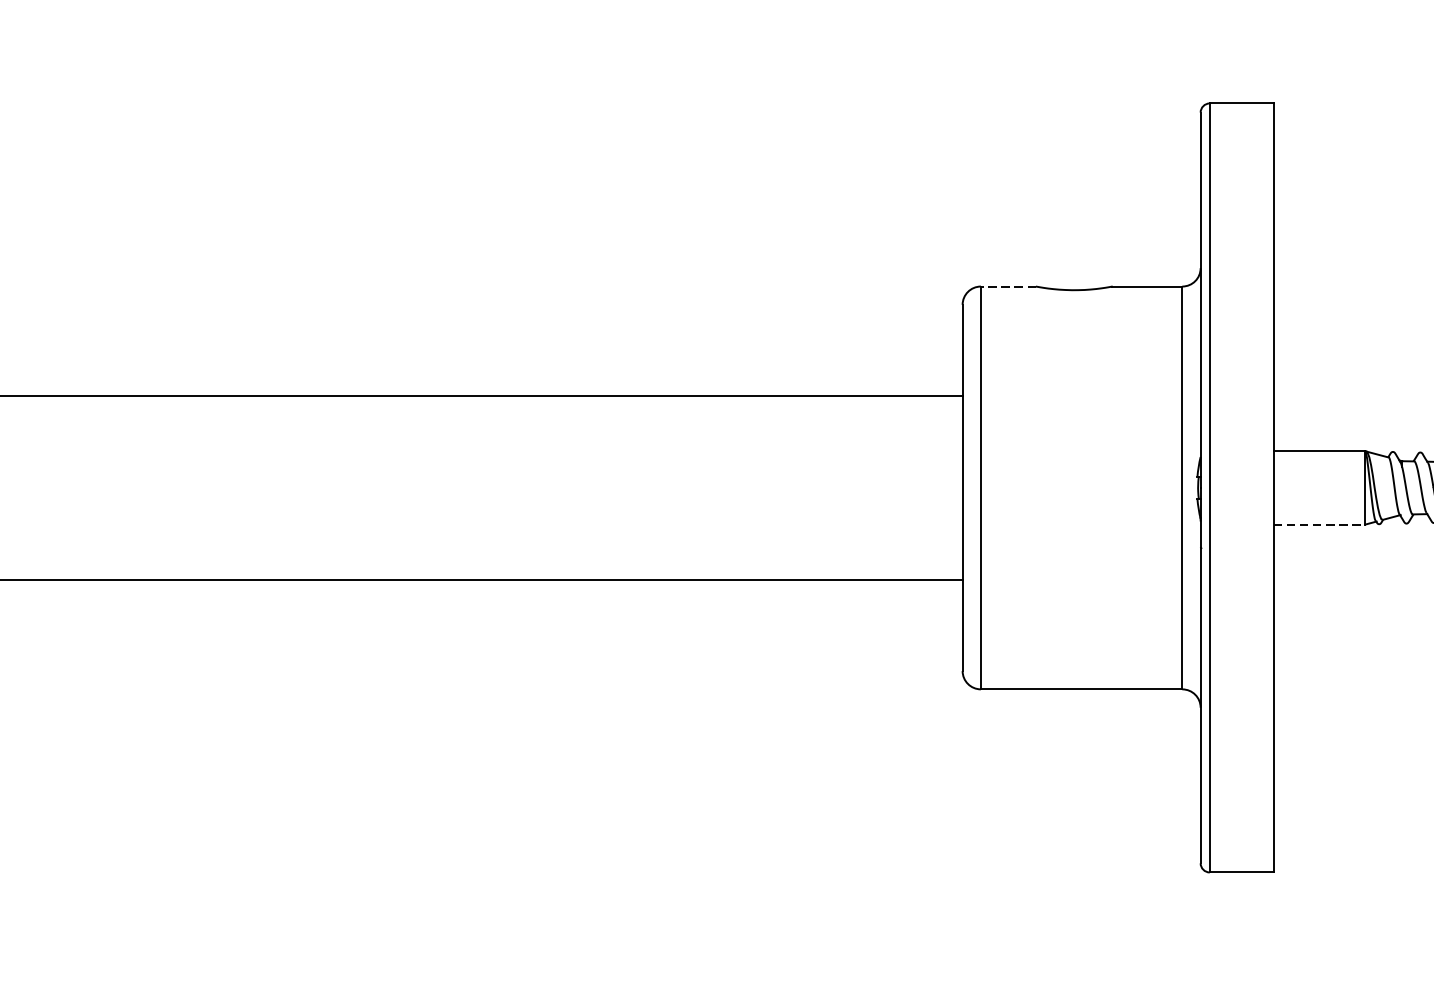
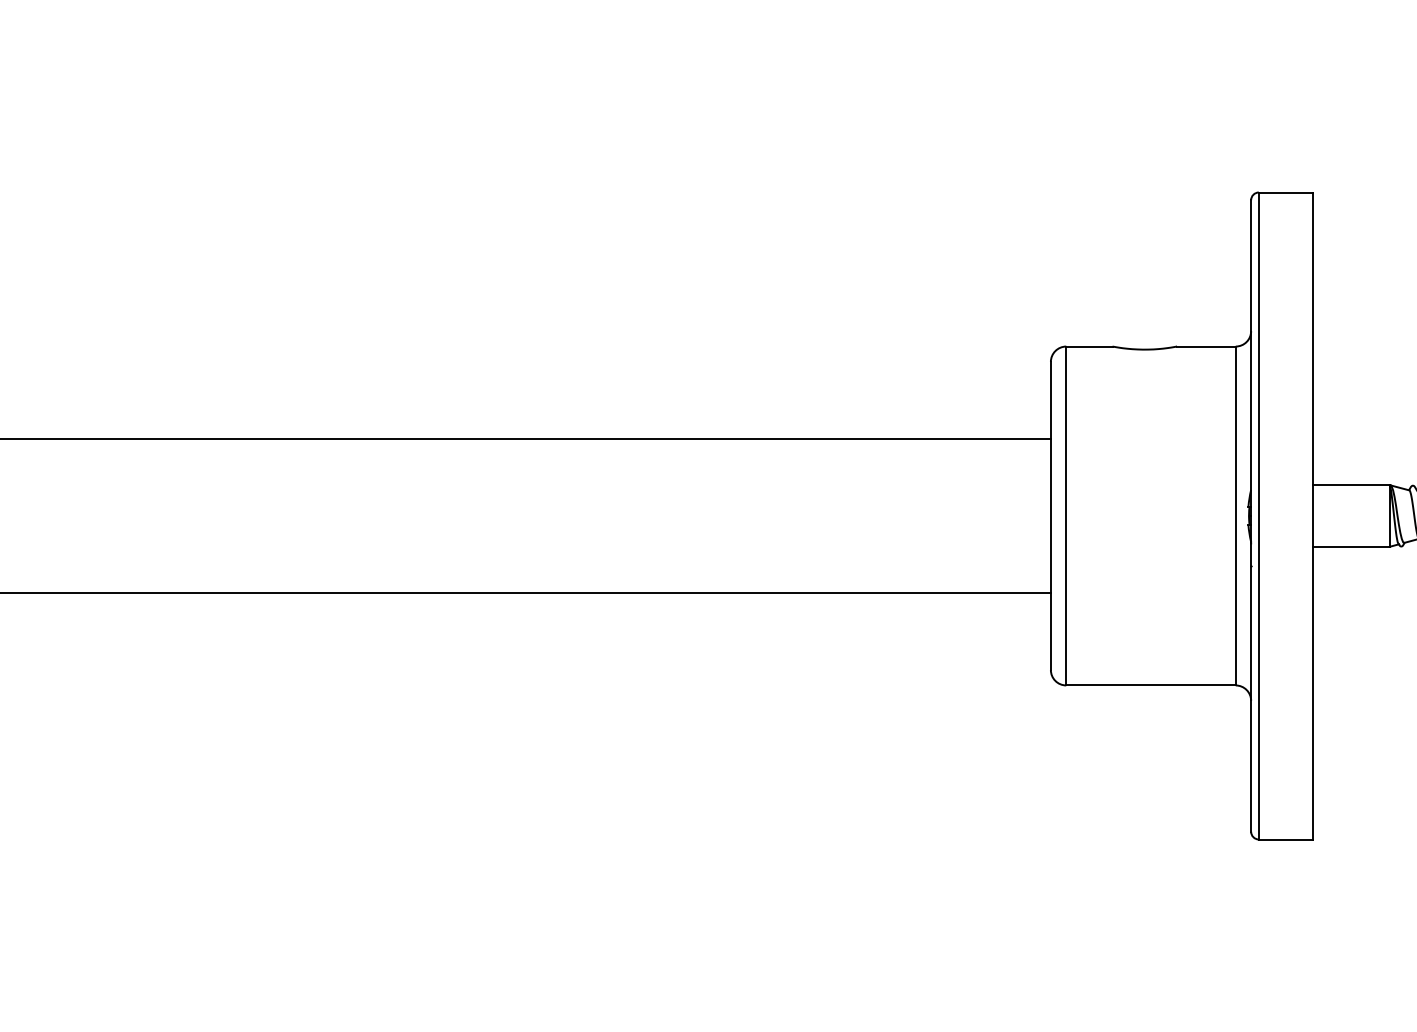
line: (1007, 286) -> (1088, 346), dashed -> solid
line: (1319, 524) -> (1351, 546), dashed -> solid

